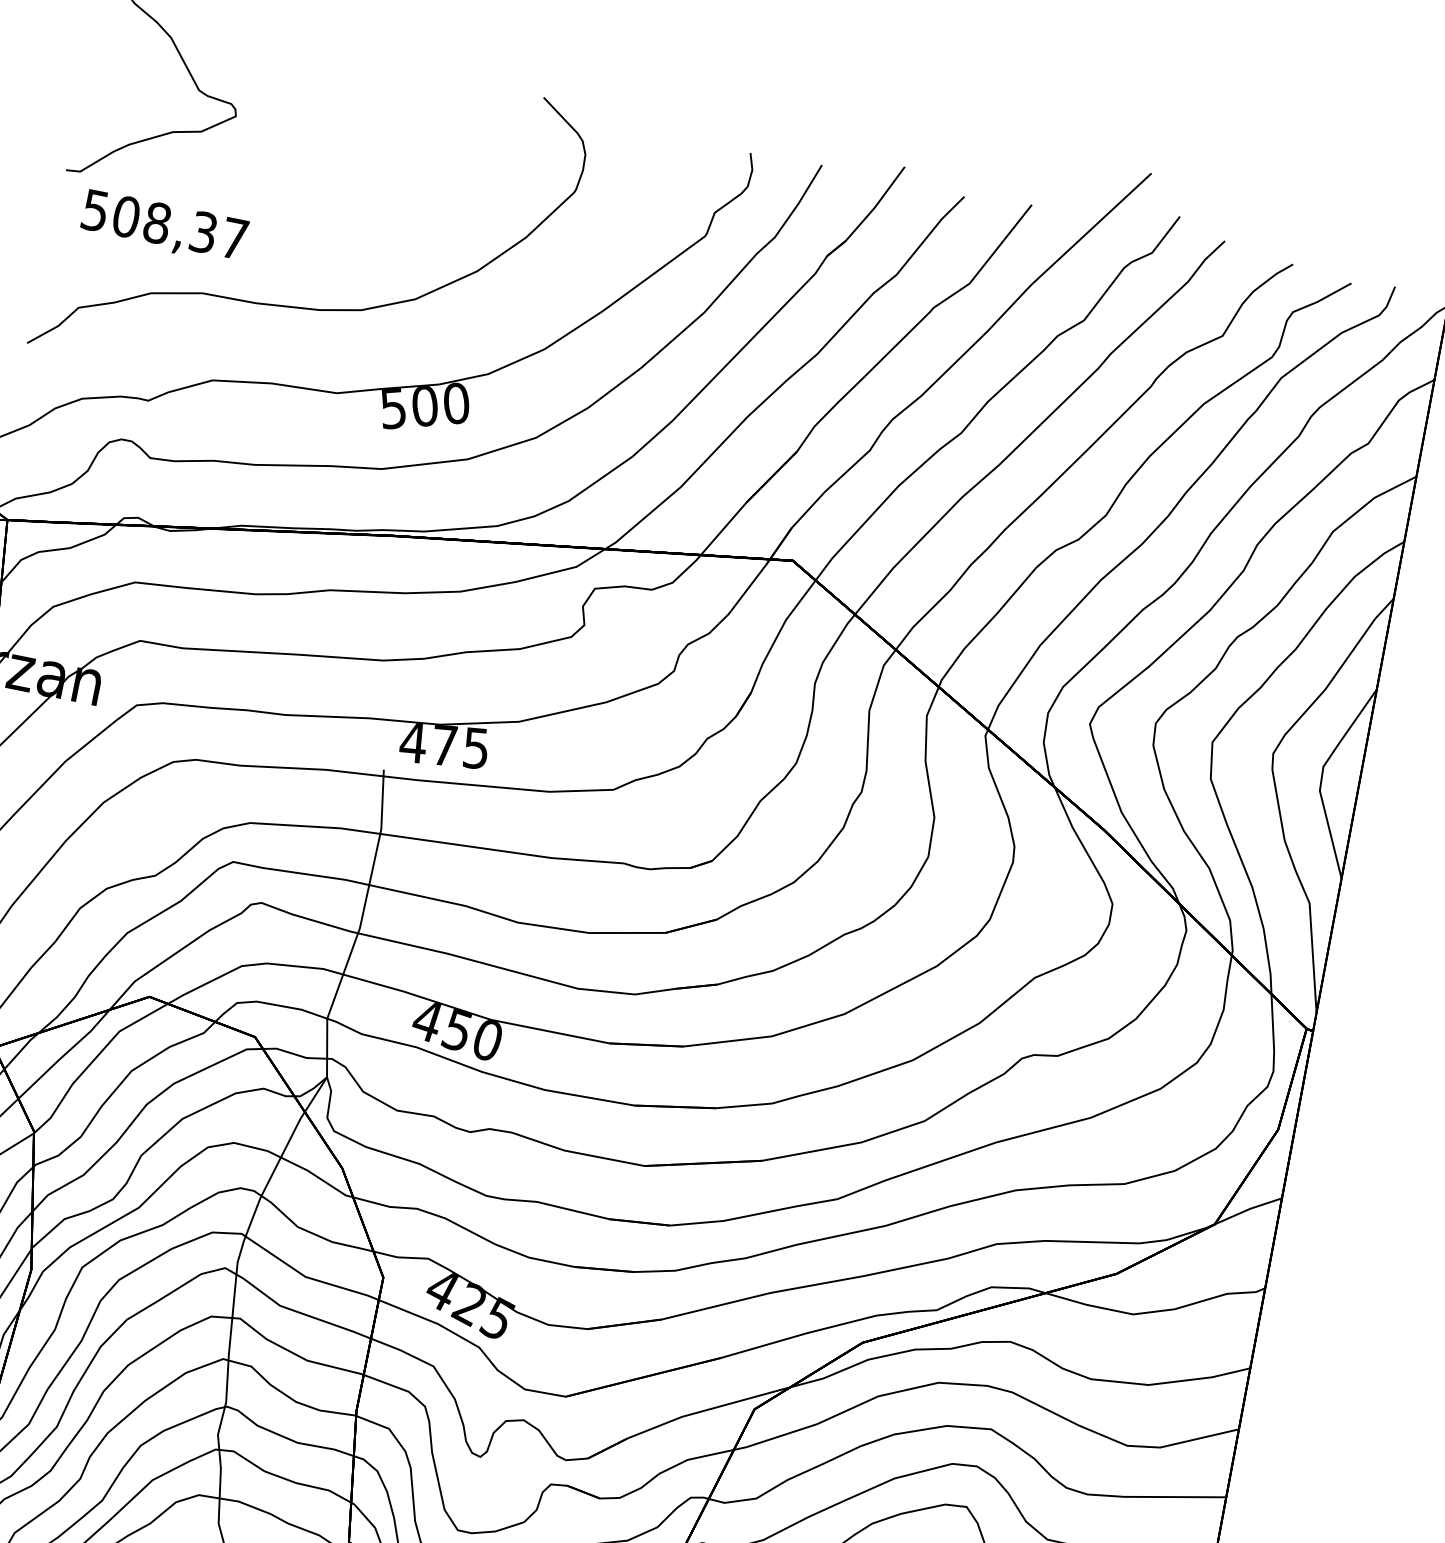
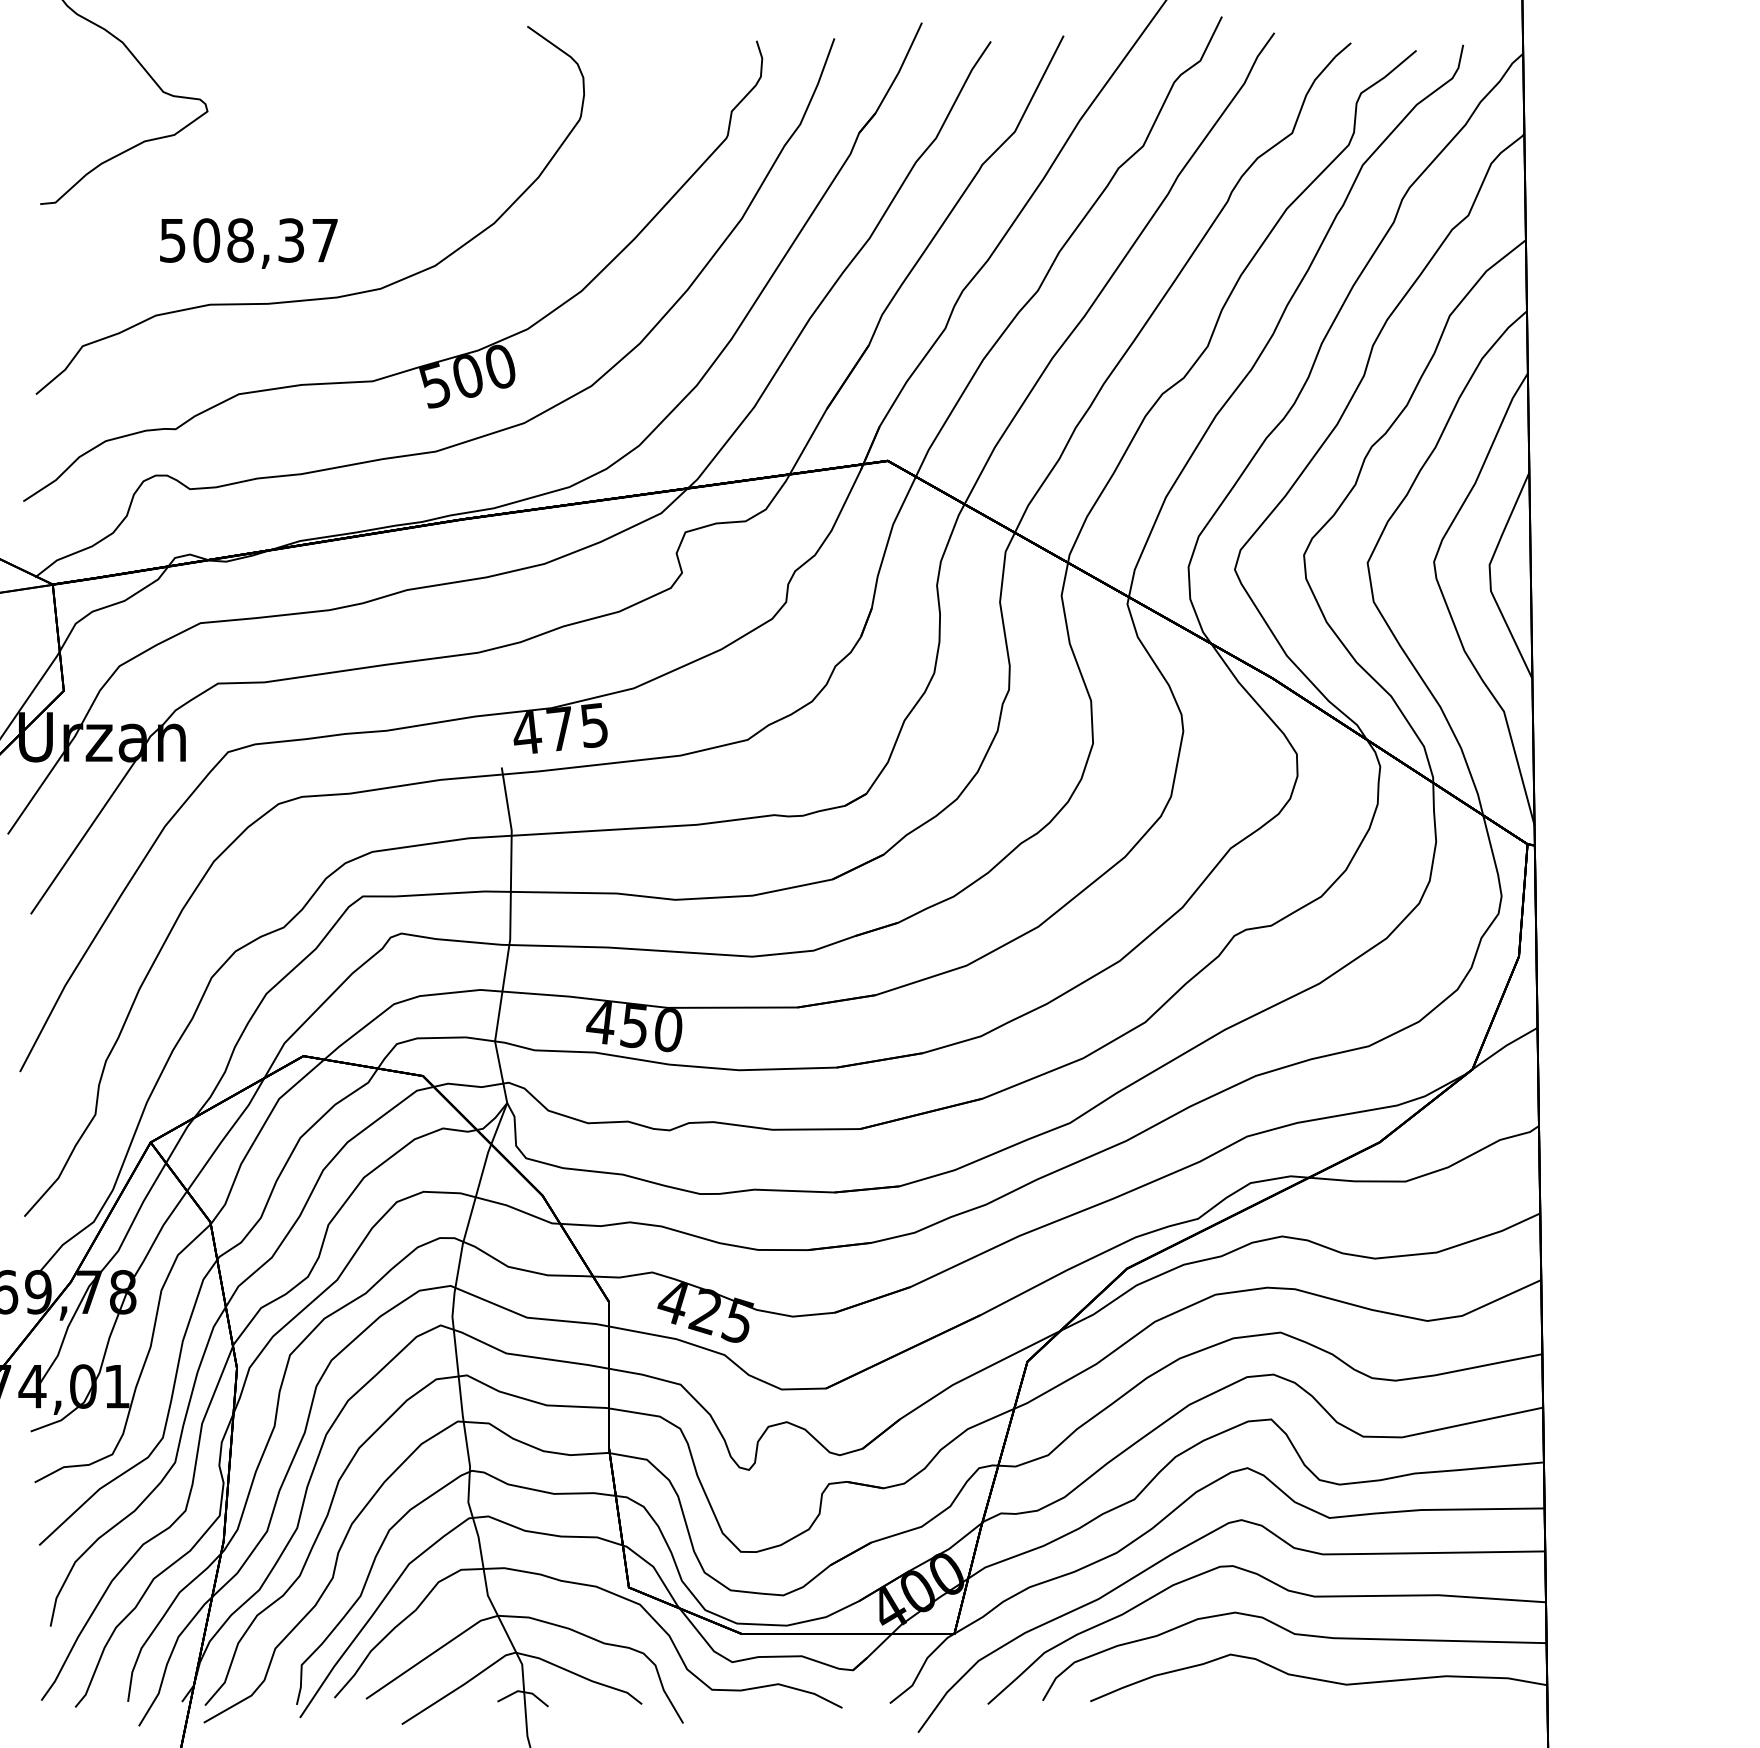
text: (164, 227) -> (248, 243), moved

